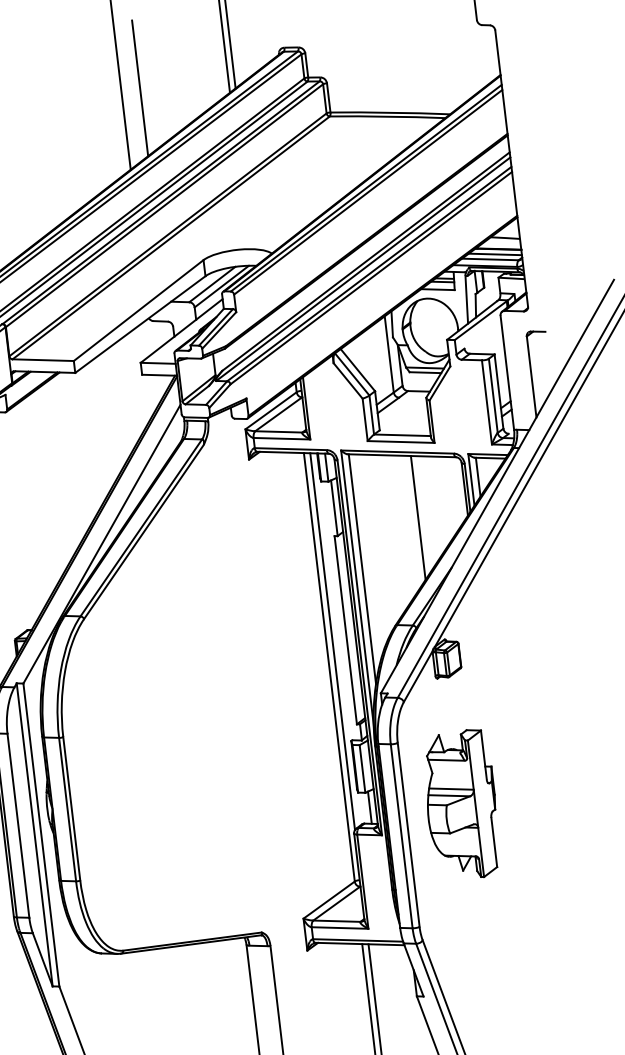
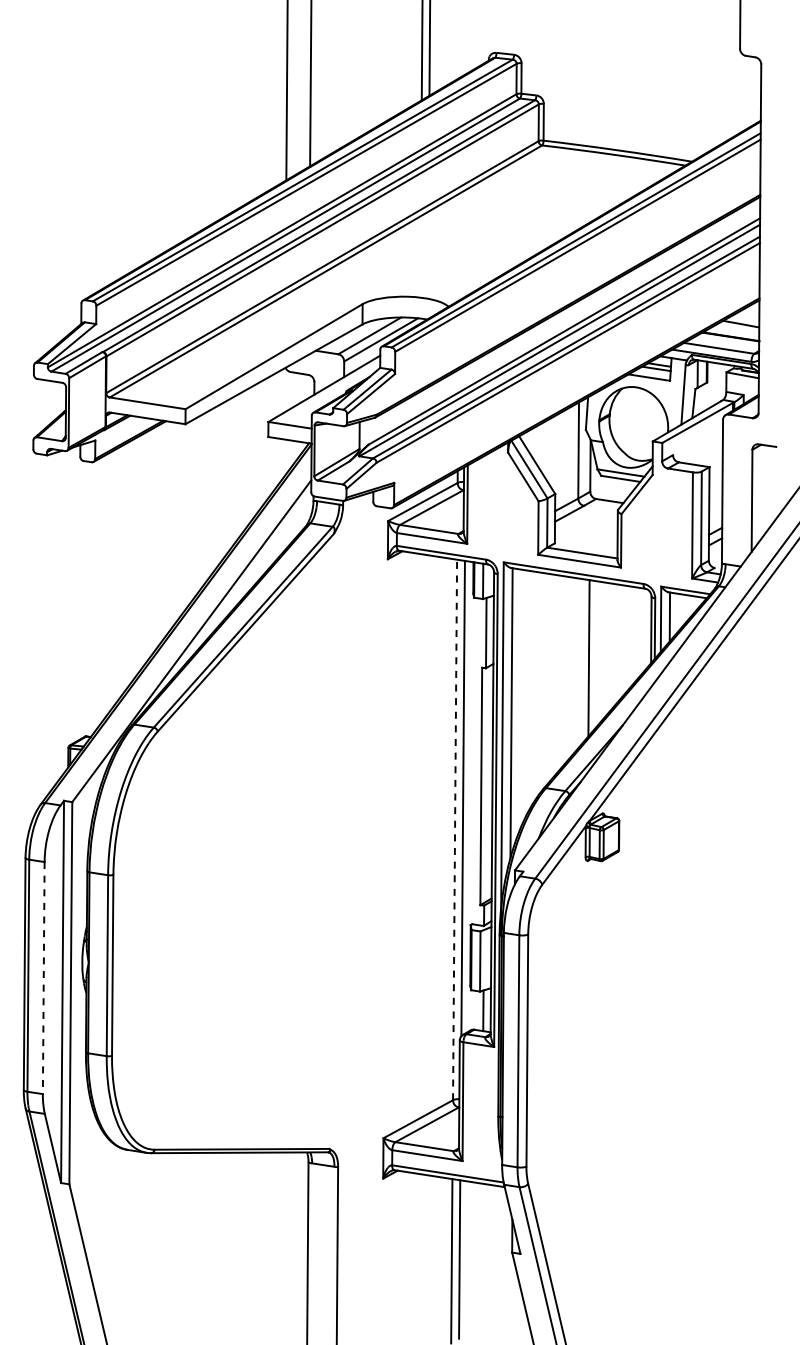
line: (495, 254) -> (726, 342), removed
line: (329, 666) -> (455, 829), solid -> dashed
part: (461, 804) -> (597, 1021), removed
line: (18, 826) -> (43, 978), solid -> dashed

